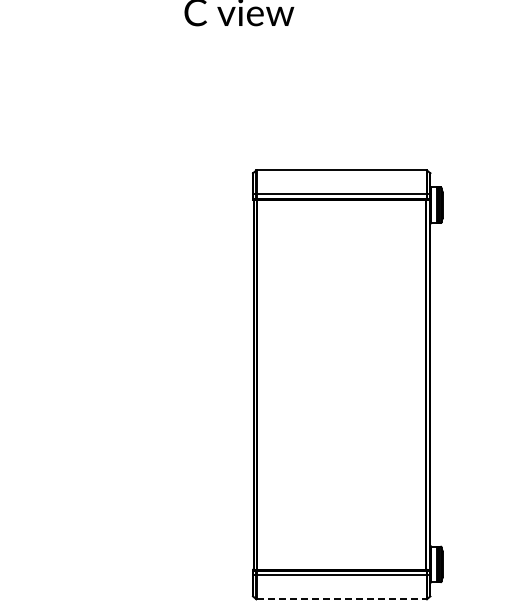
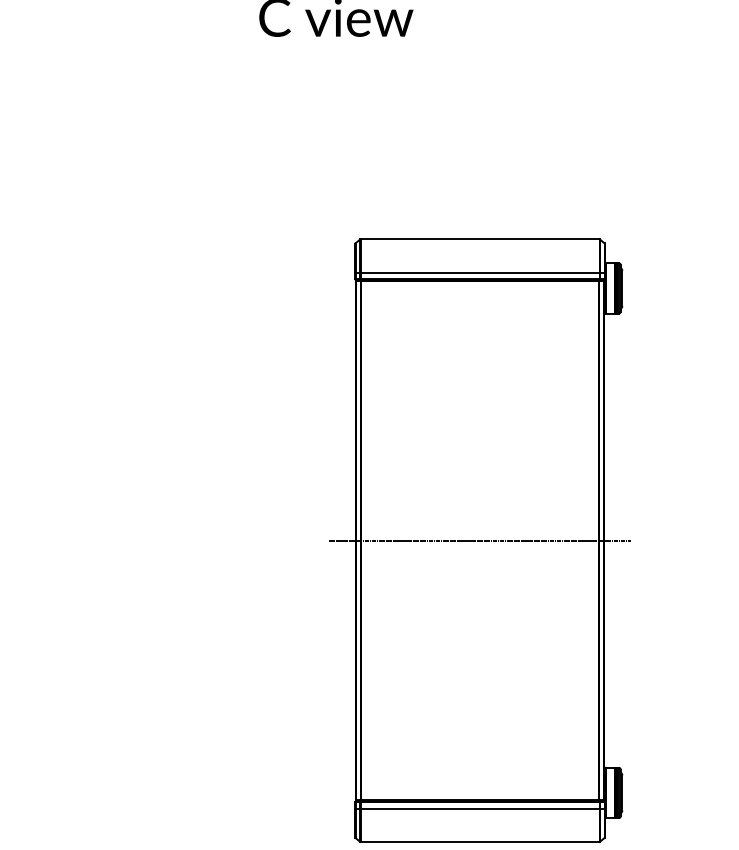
line: (341, 384) -> (479, 540), added
line: (342, 599) -> (481, 842), dashed -> solid

